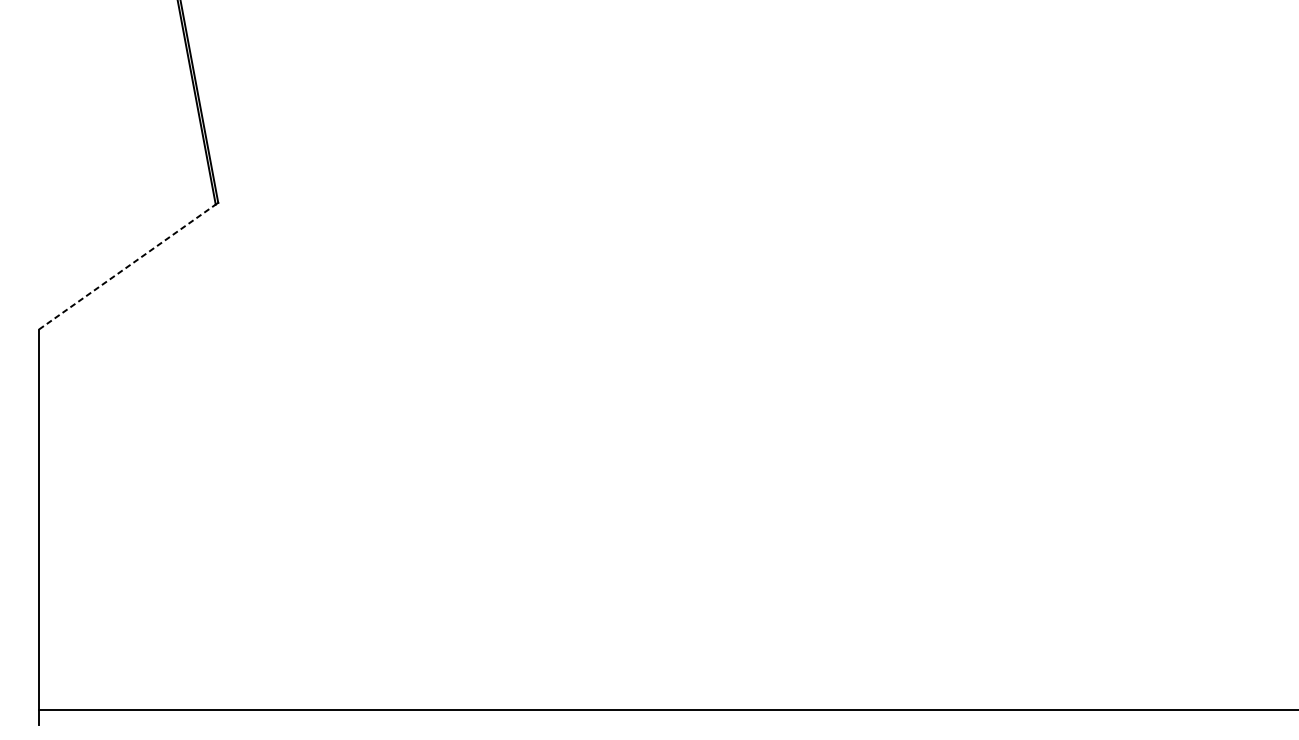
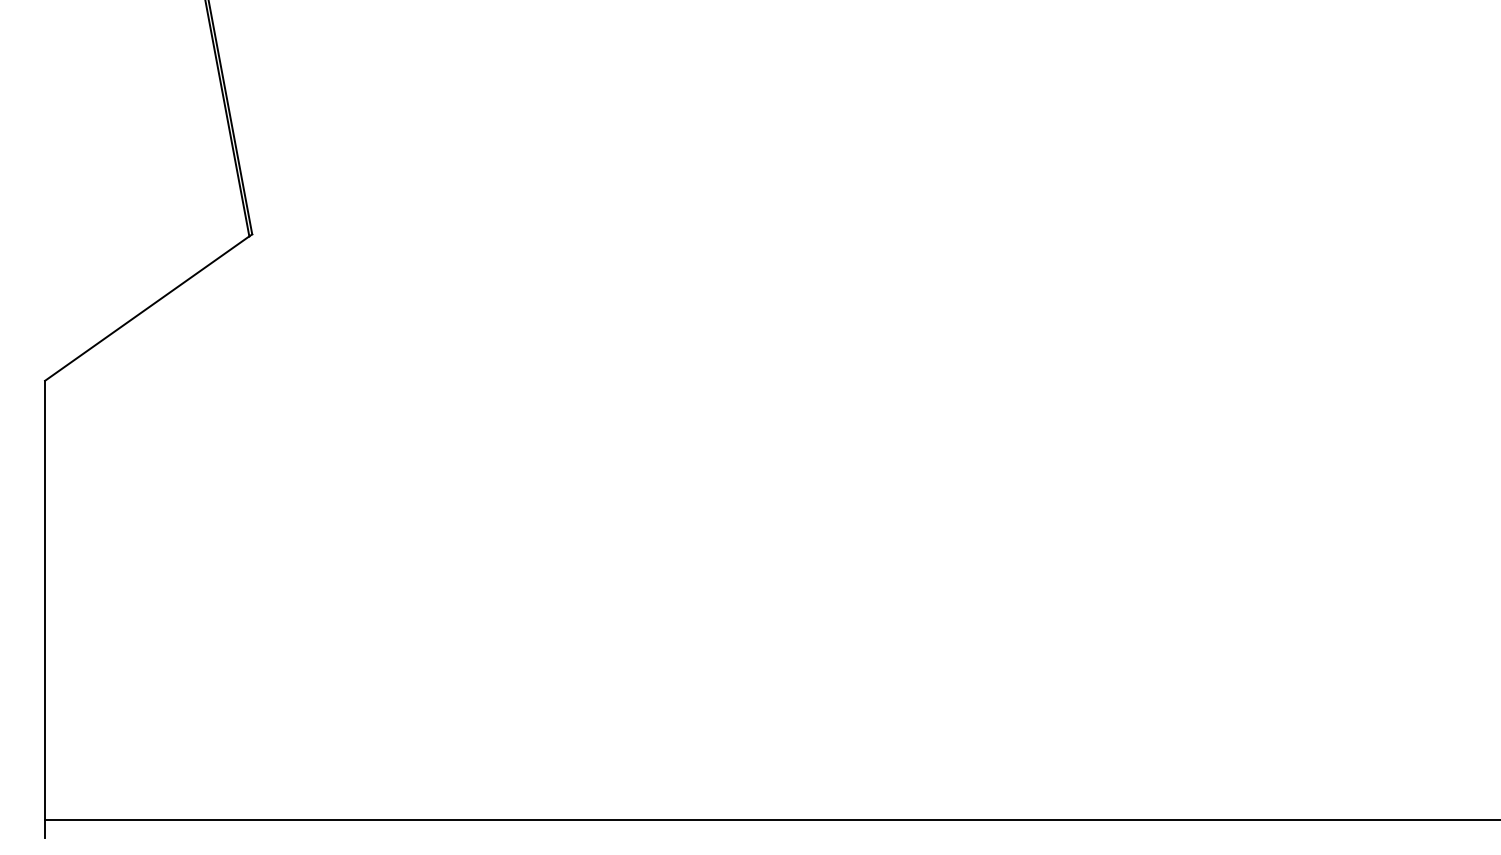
line: (127, 267) -> (147, 308), dashed -> solid

